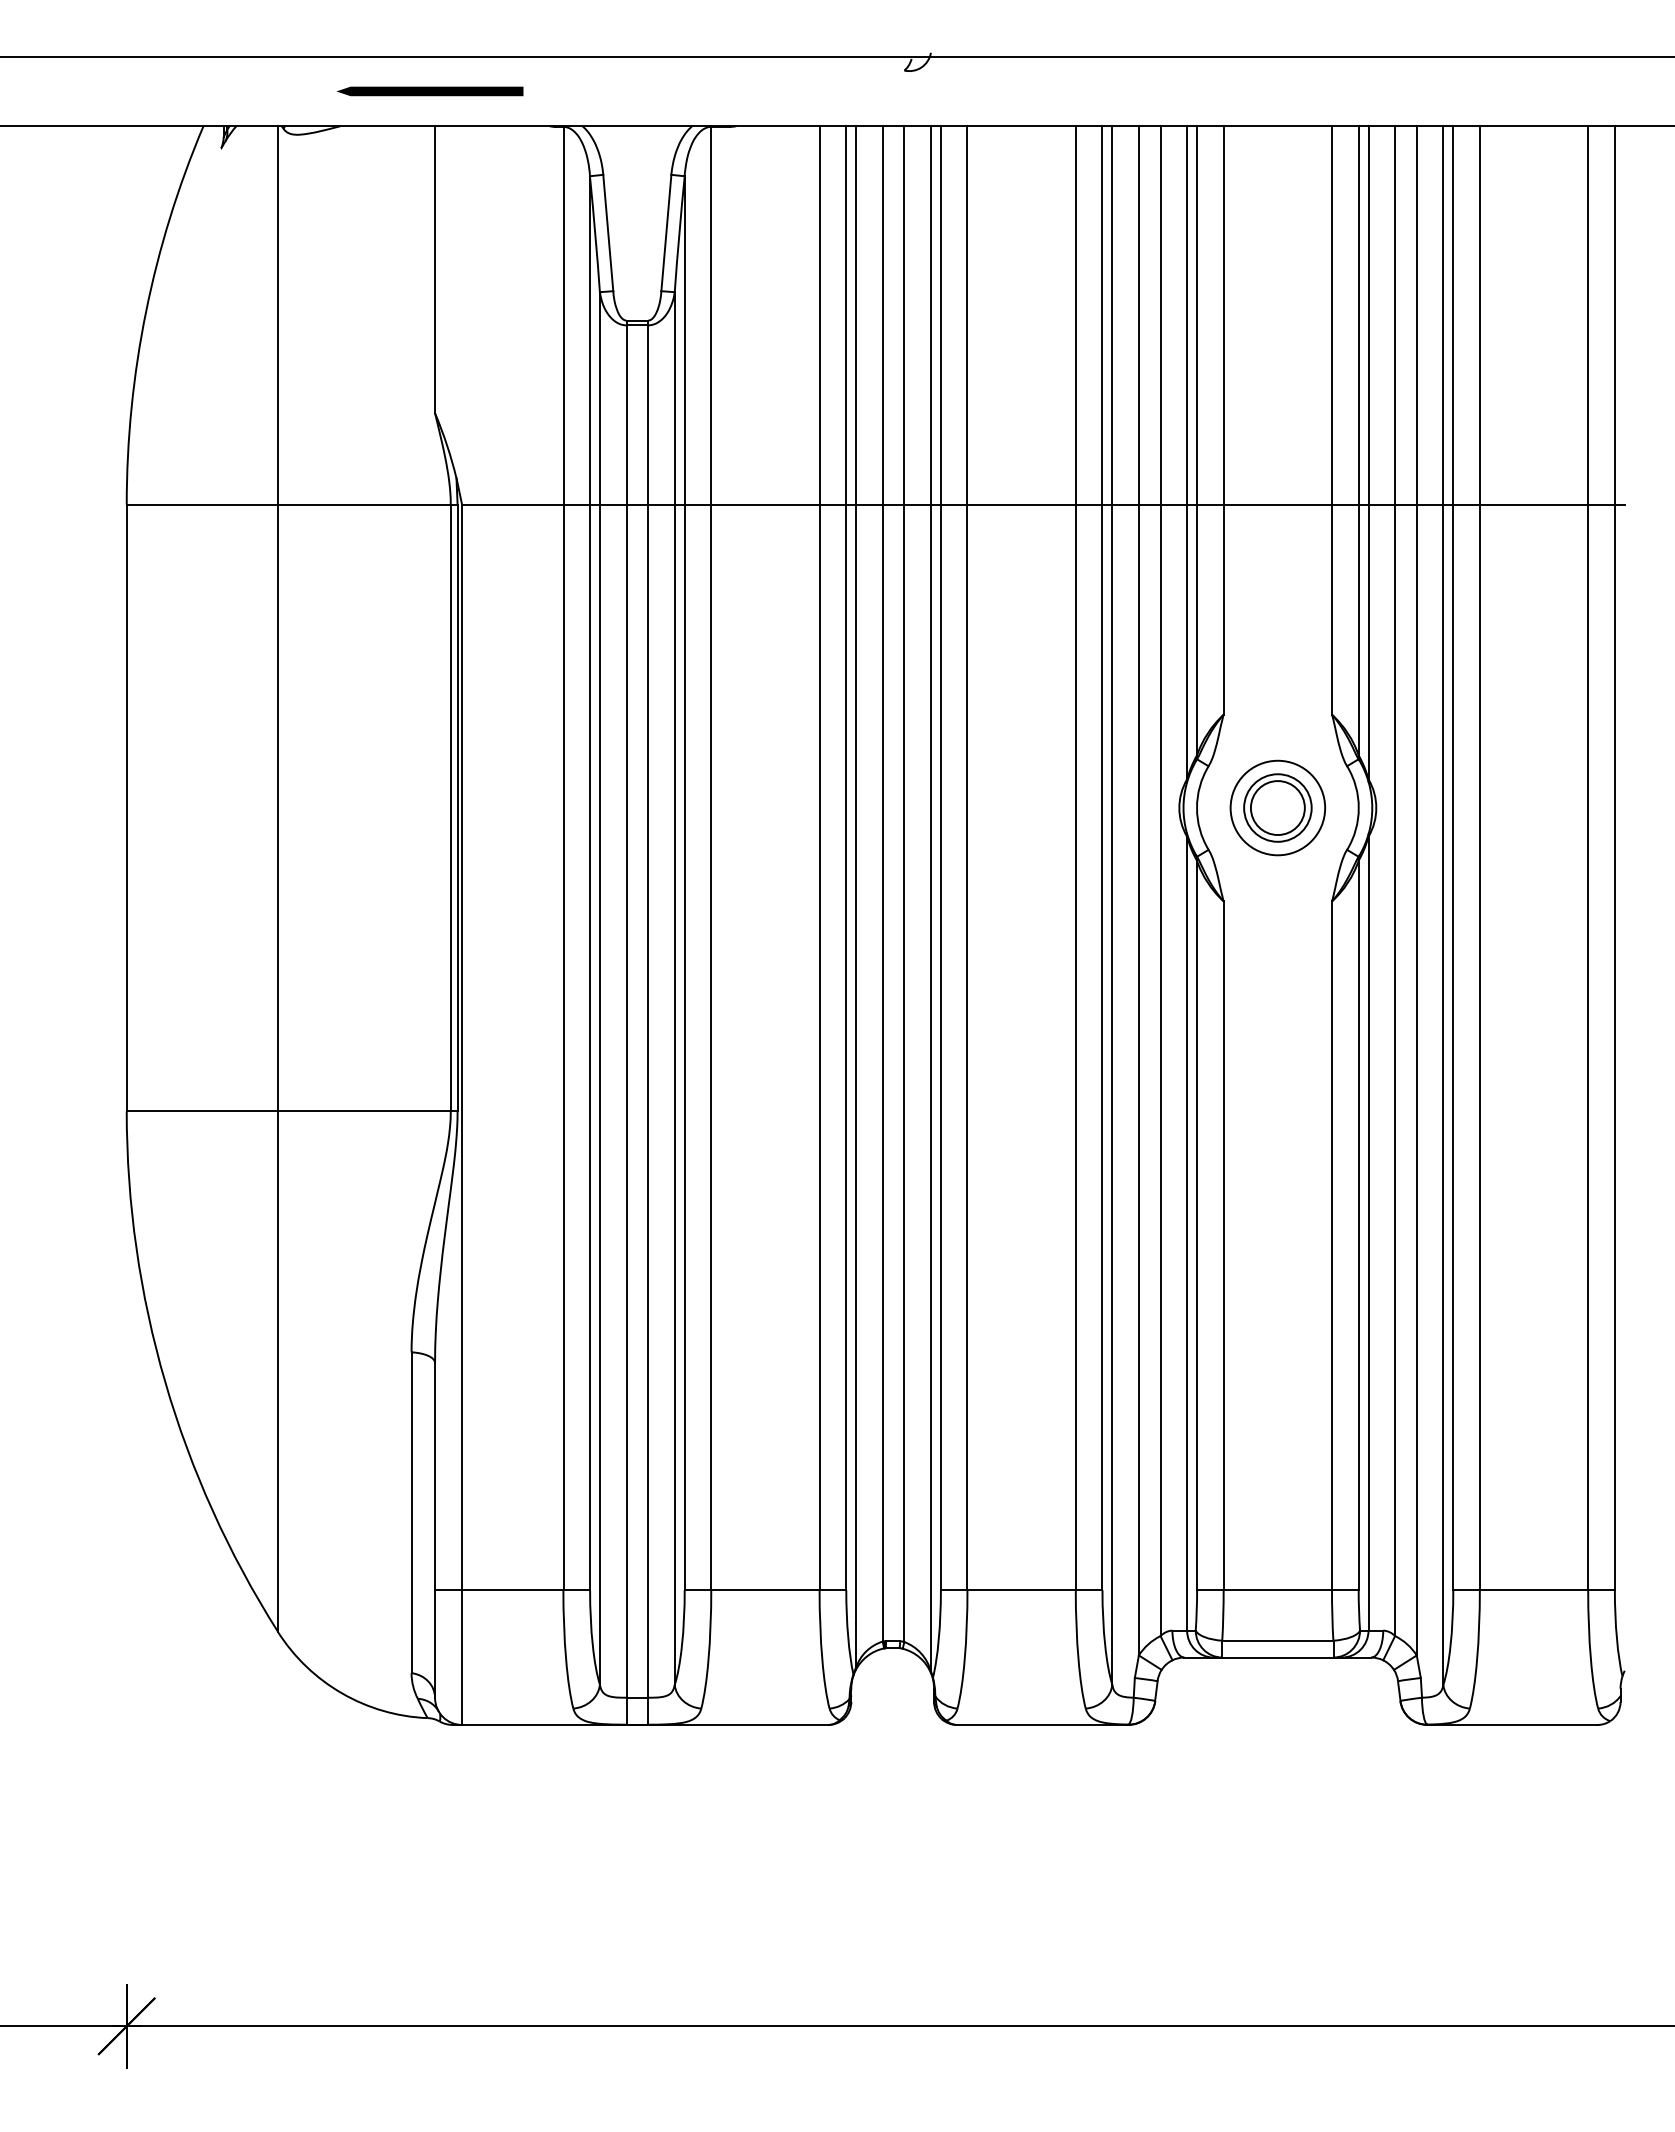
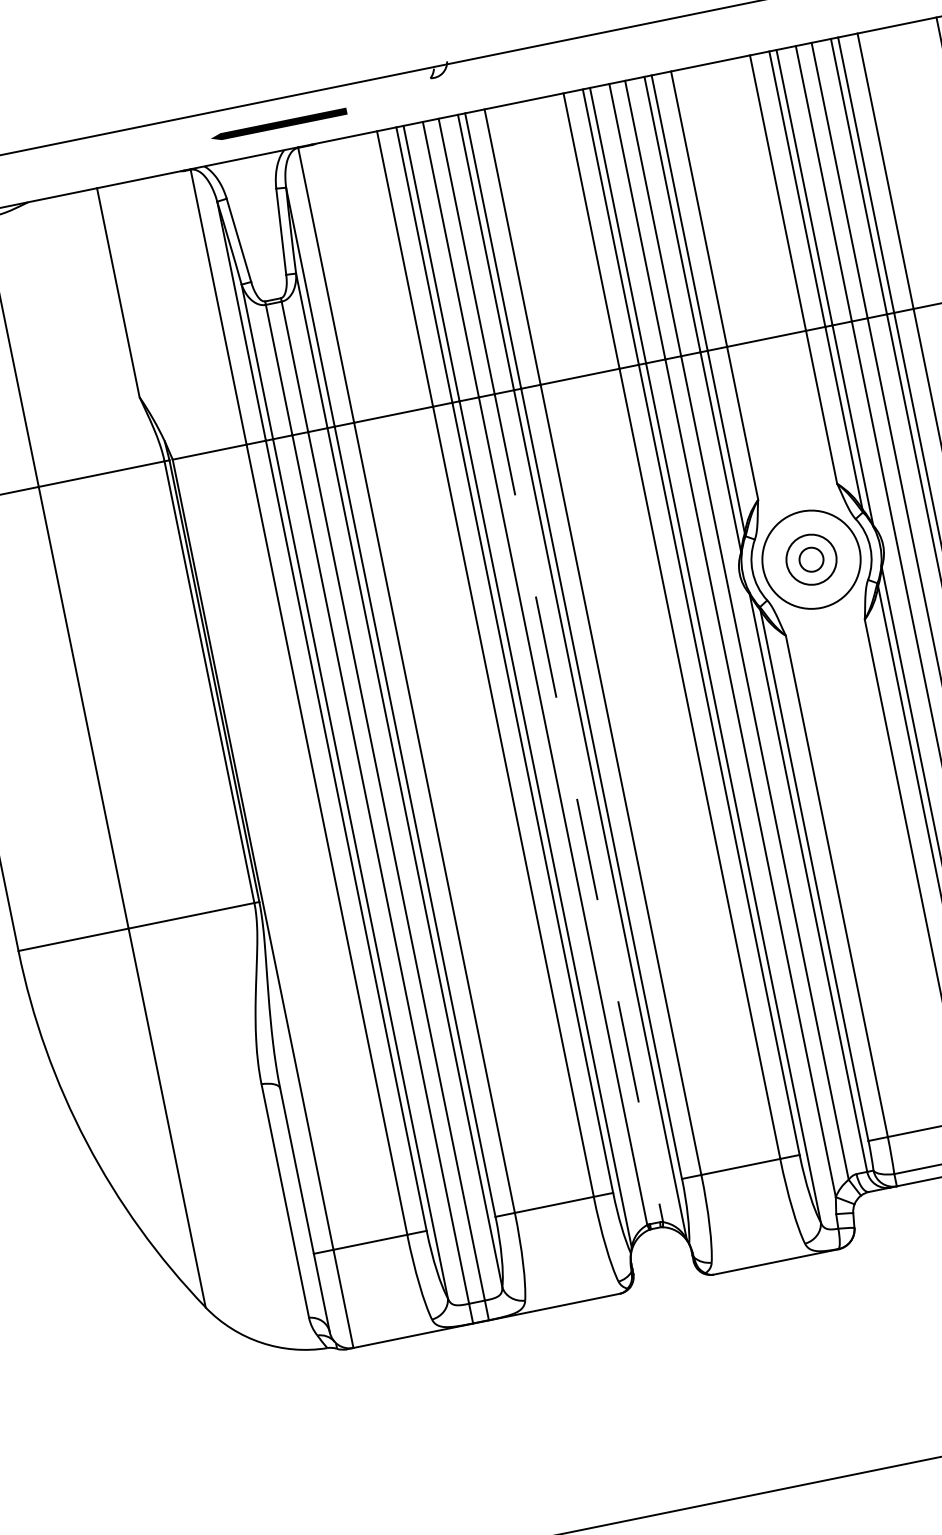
line: (429, 91) -> (278, 125), moved
circle: (1277, 807) -> (811, 559), size x1.4
circle: (1277, 808) -> (811, 560), size x0.6
line: (904, 1073) -> (579, 808), solid -> dashed

